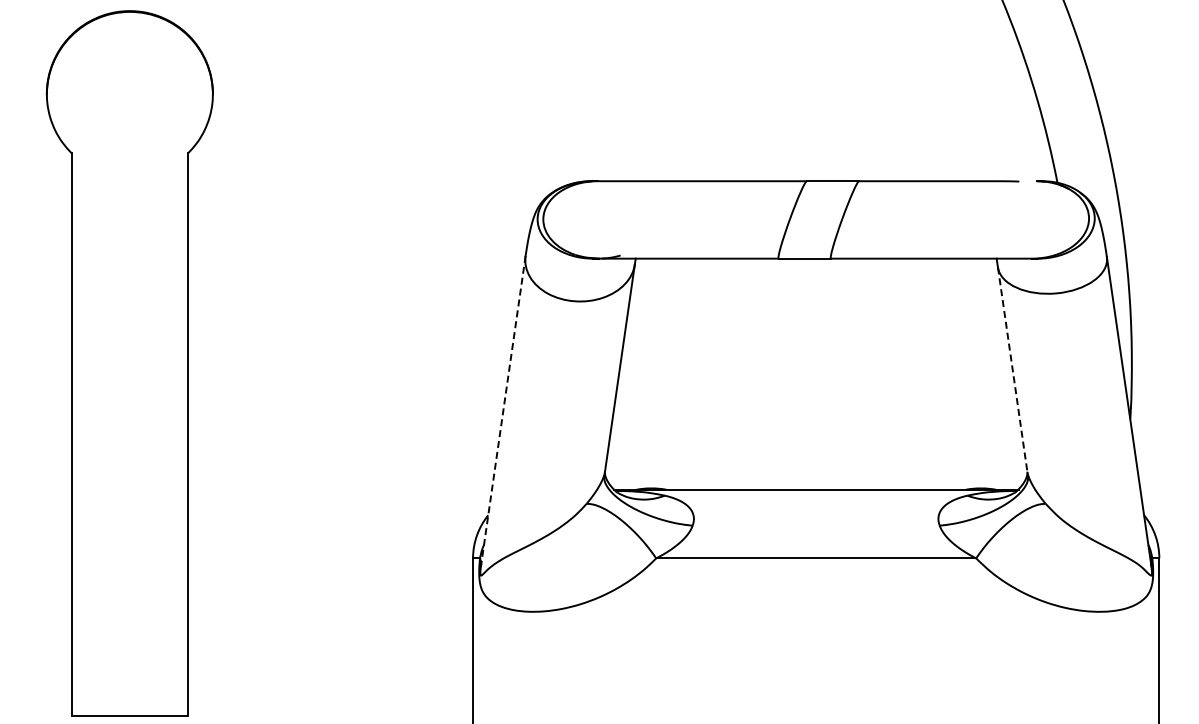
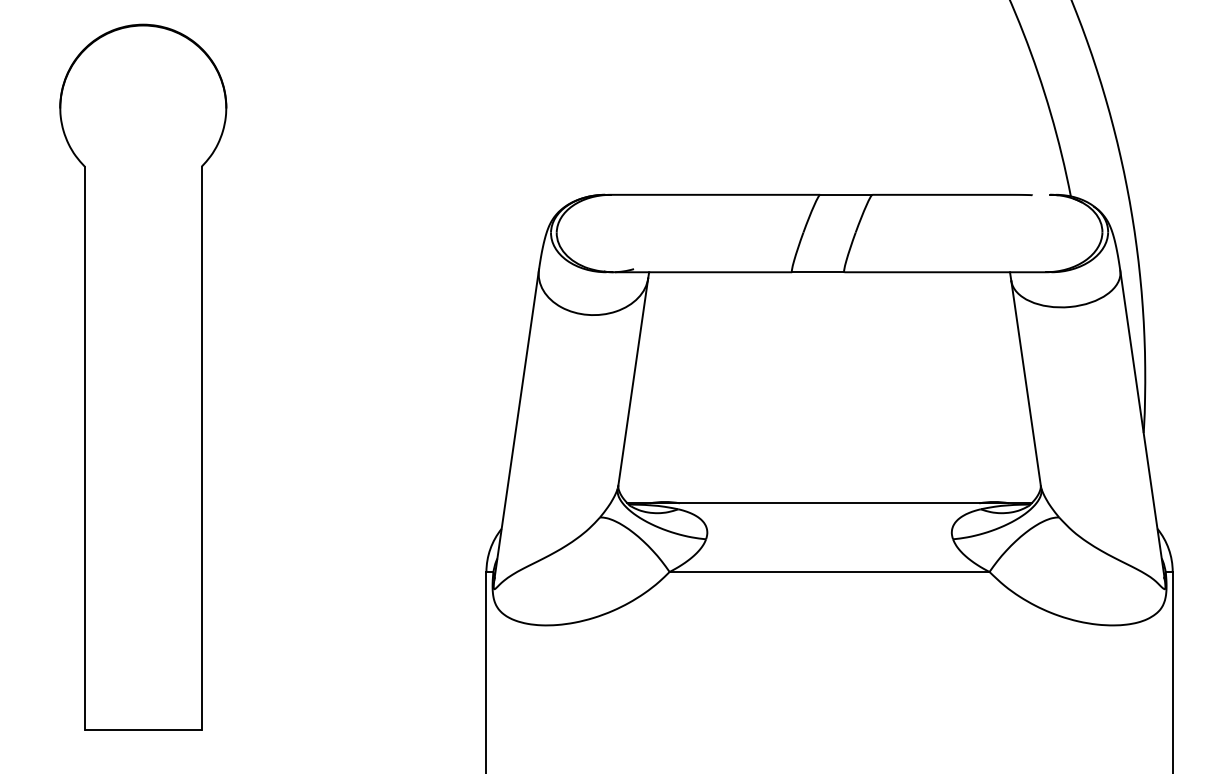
line: (1013, 369) -> (1026, 383), dashed -> solid
line: (503, 409) -> (516, 423), dashed -> solid

